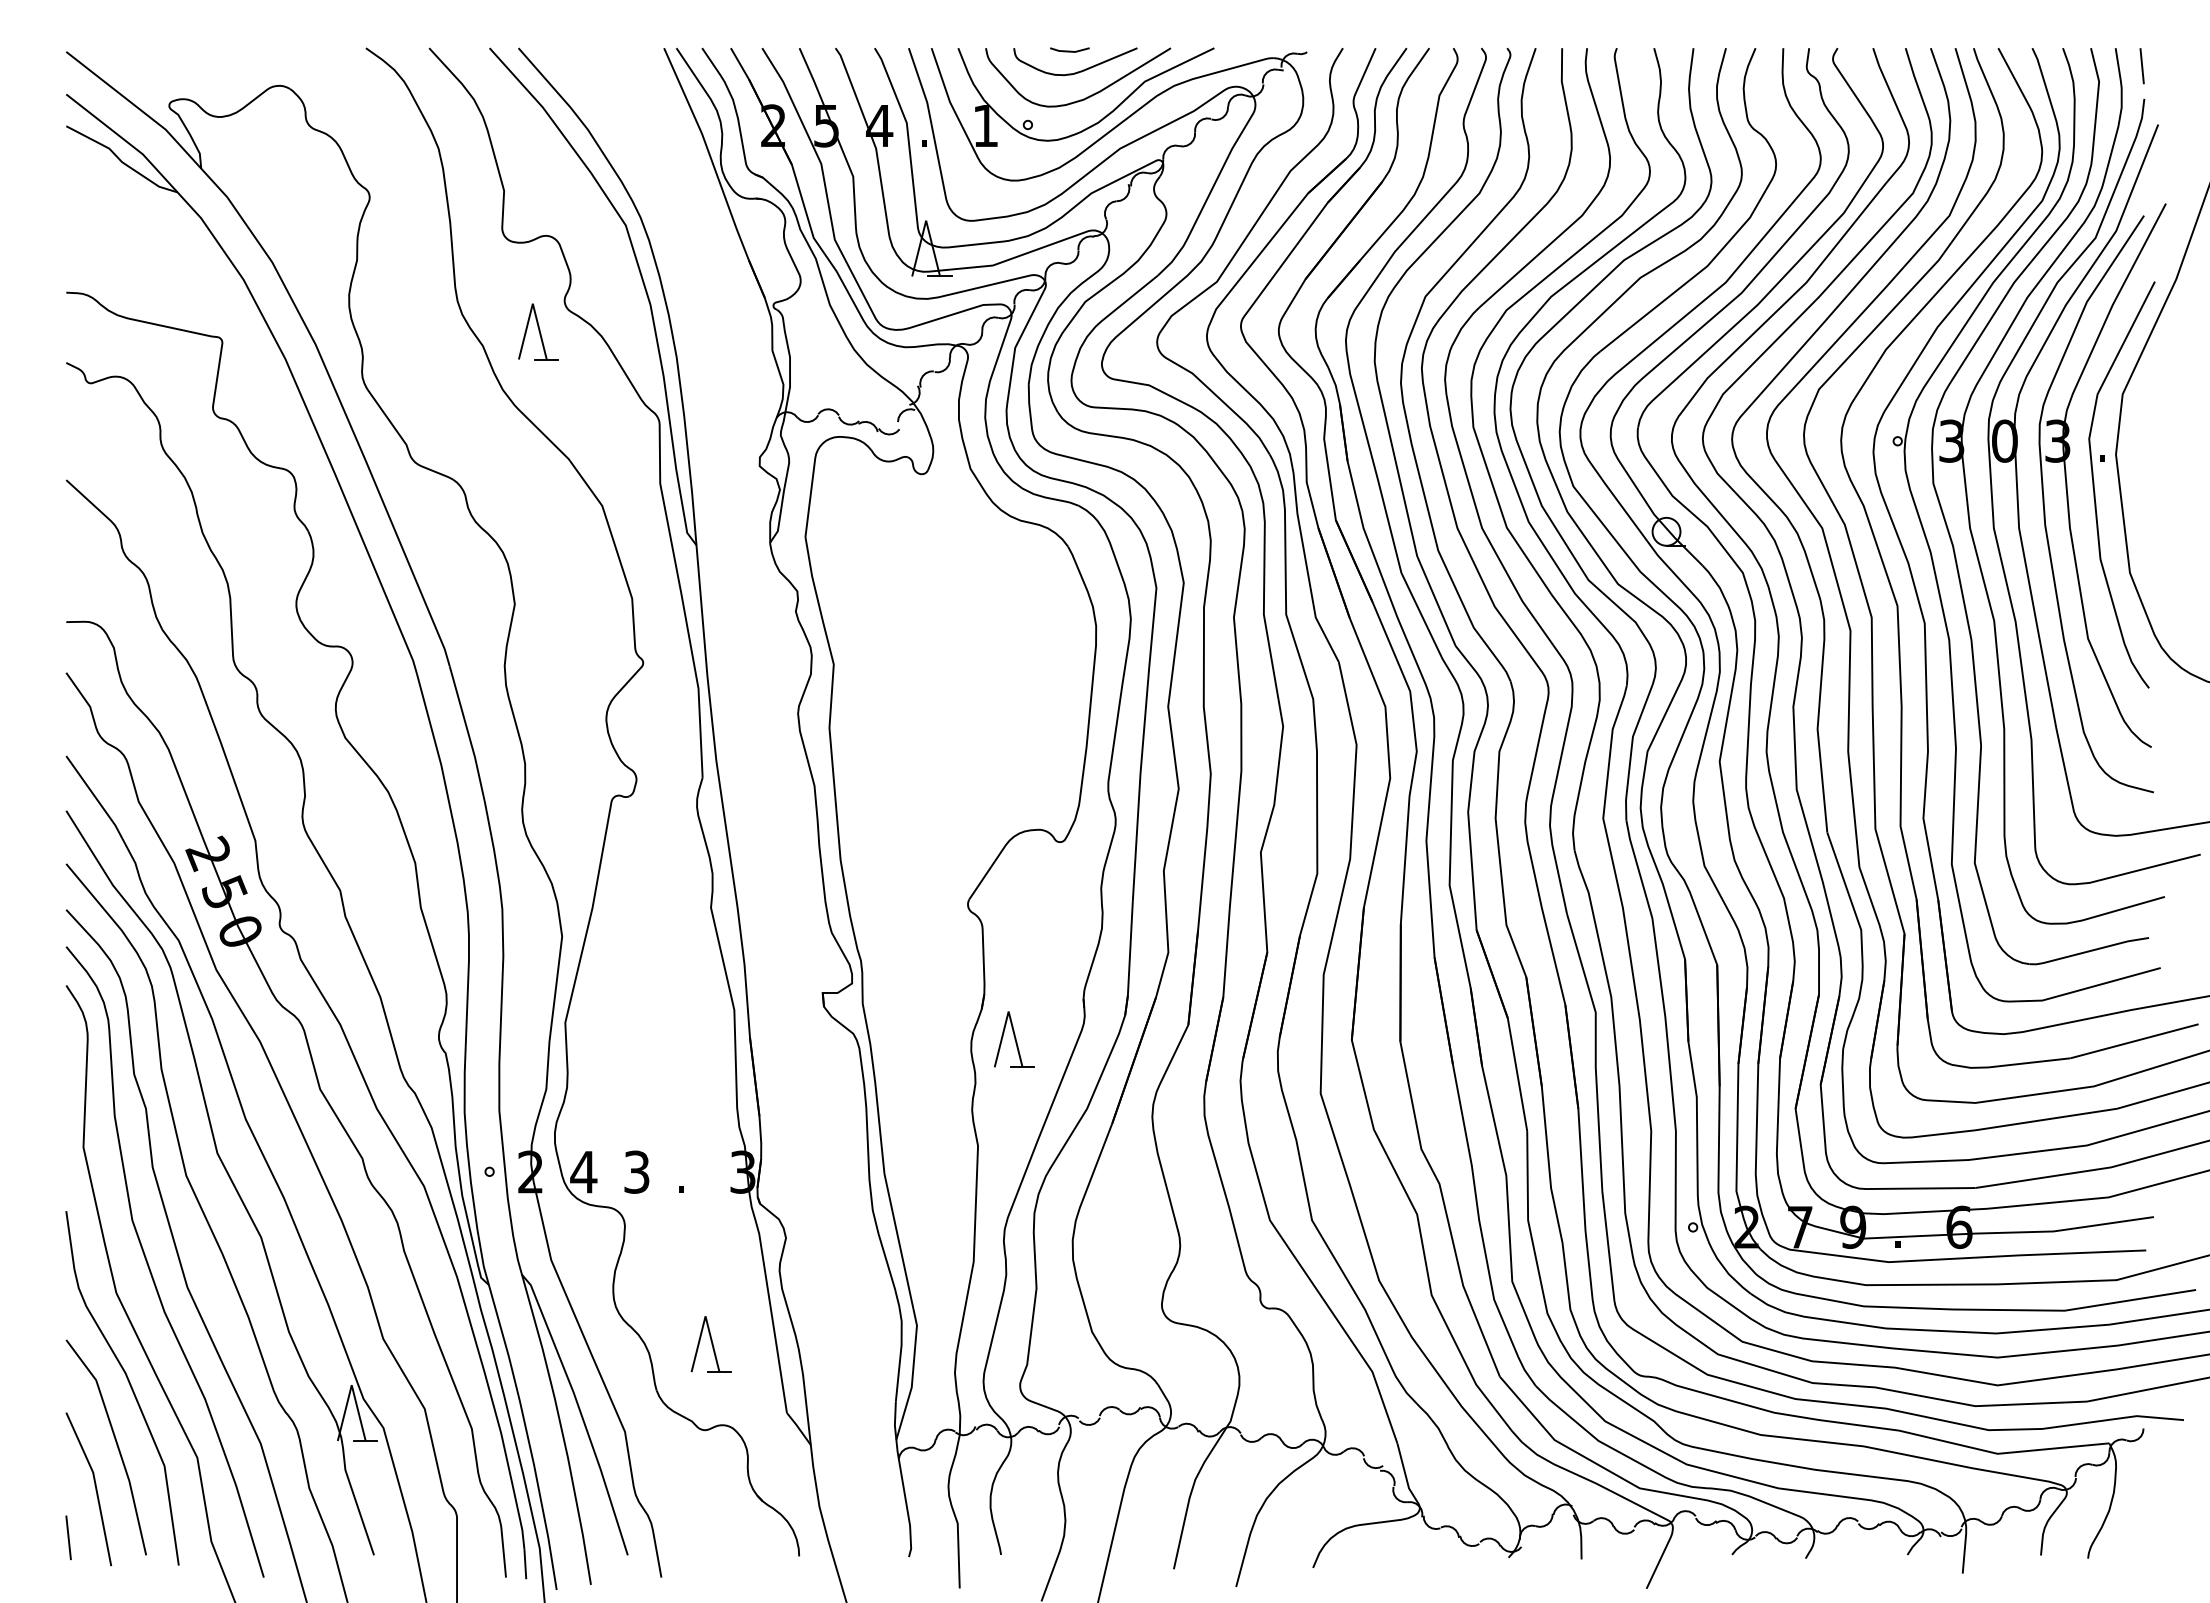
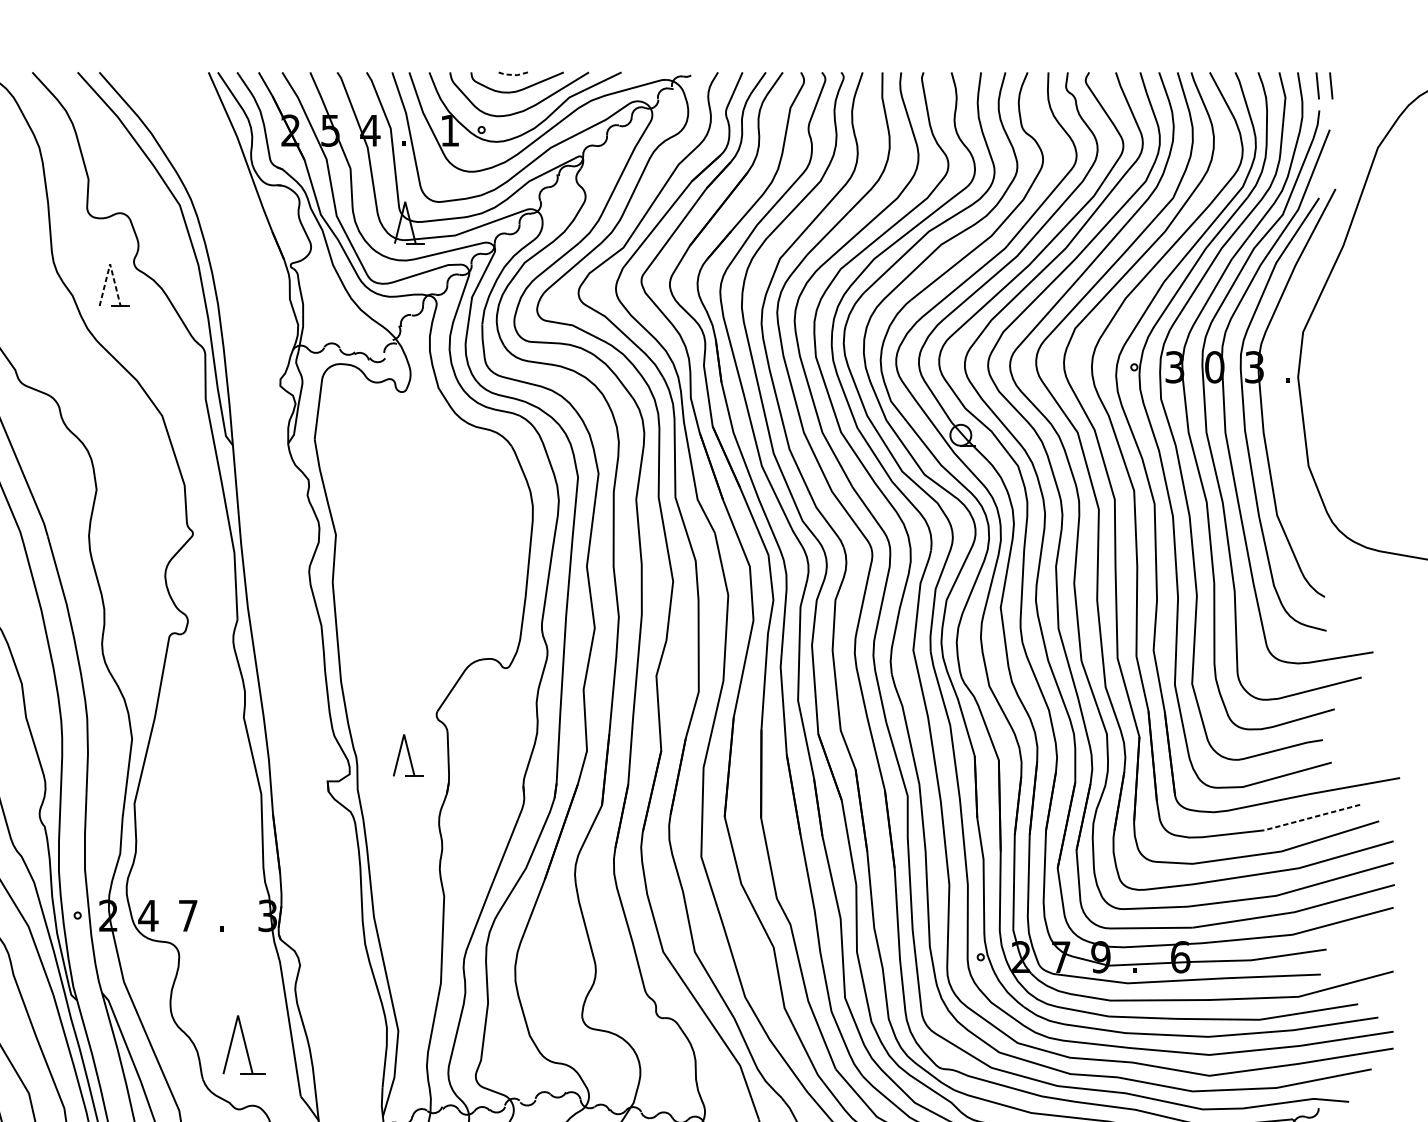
line: (1069, 51) -> (512, 74), solid -> dashed
line: (2159, 66) -> (1330, 86), added
line: (532, 303) -> (109, 263), solid -> dashed
curve: (2094, 484) -> (1282, 399), removed
part: (1014, 1039) -> (408, 755), moved
line: (2134, 1041) -> (1312, 817), solid -> dashed
text: (636, 1171) -> (187, 915), 3 -> 7
part: (710, 1344) -> (243, 1045), size x1.4

